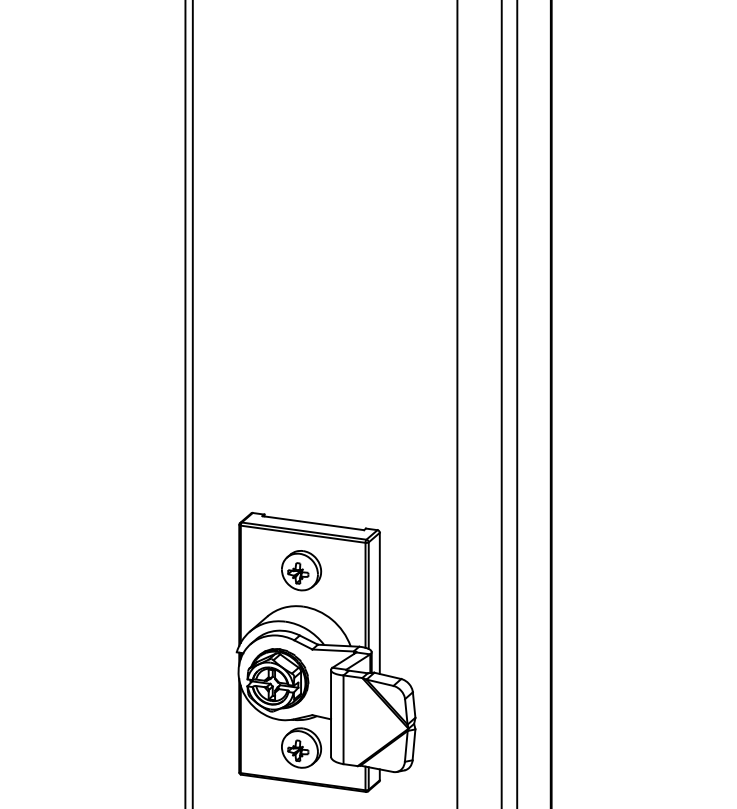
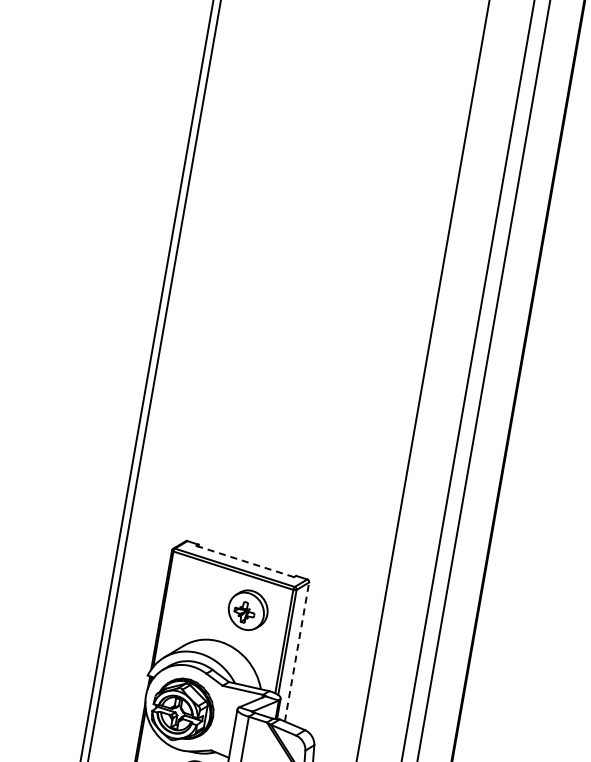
line: (312, 523) -> (244, 561), solid -> dashed
part: (301, 570) -> (248, 610), moved
line: (379, 603) -> (296, 652), solid -> dashed

